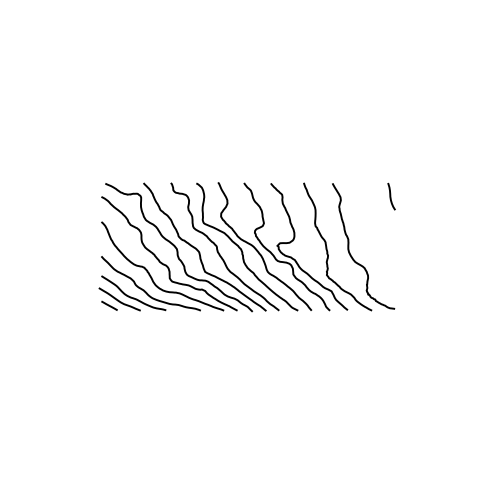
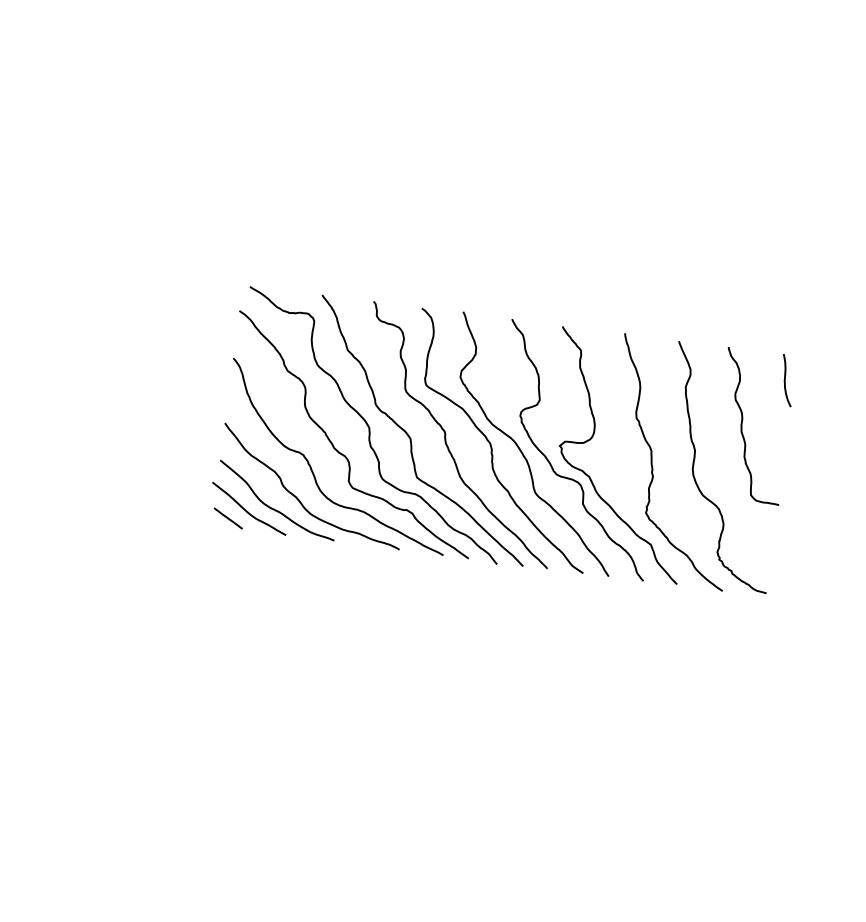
curve: (371, 222) -> (742, 424), added

